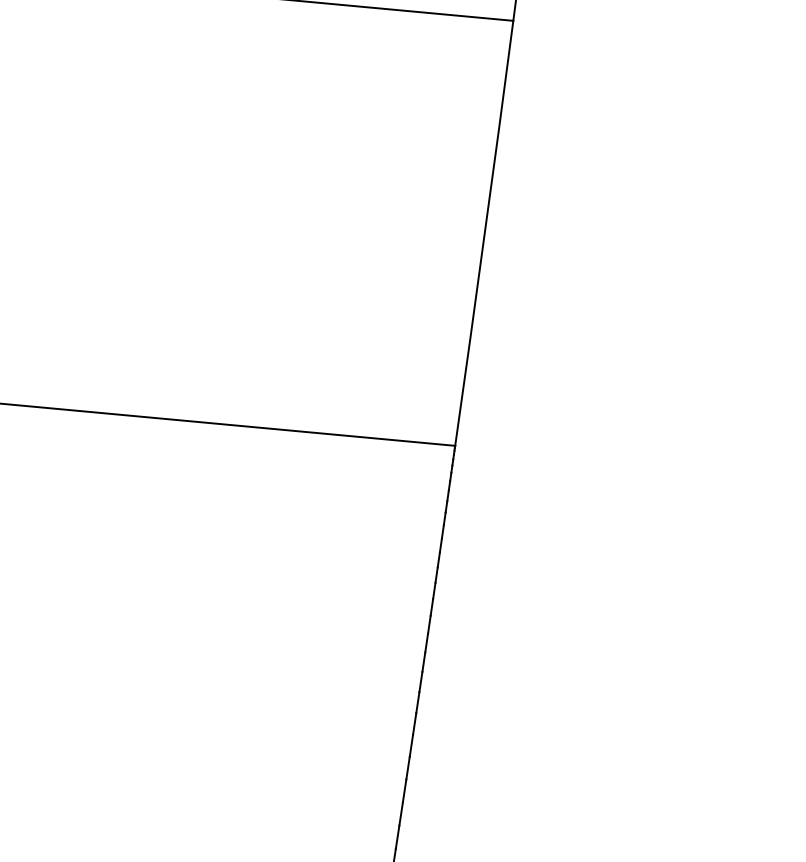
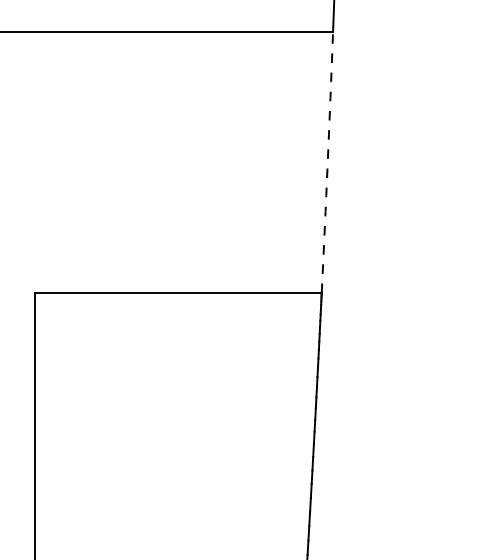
arc: (484, 232) -> (327, 162), solid -> dashed

